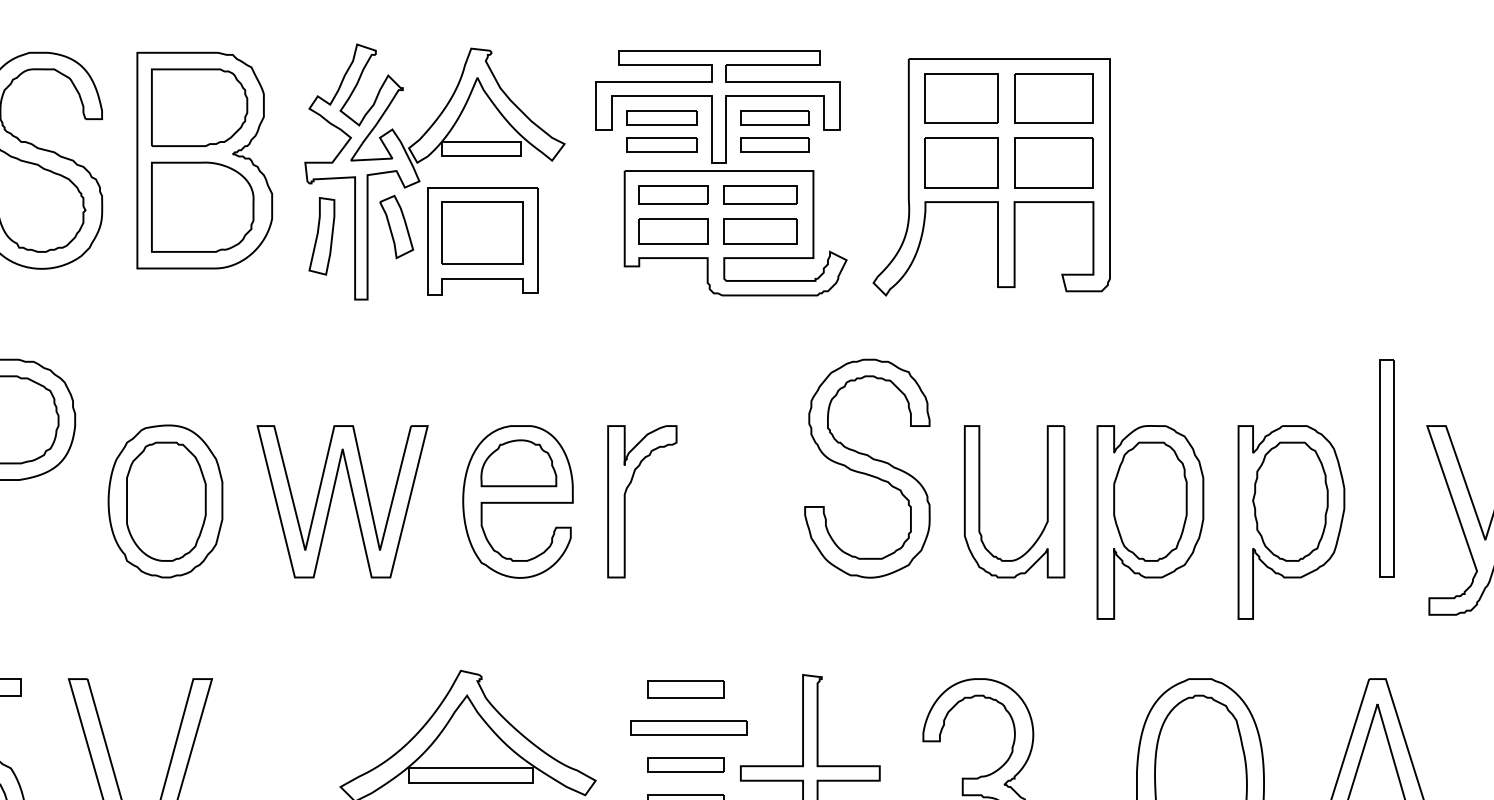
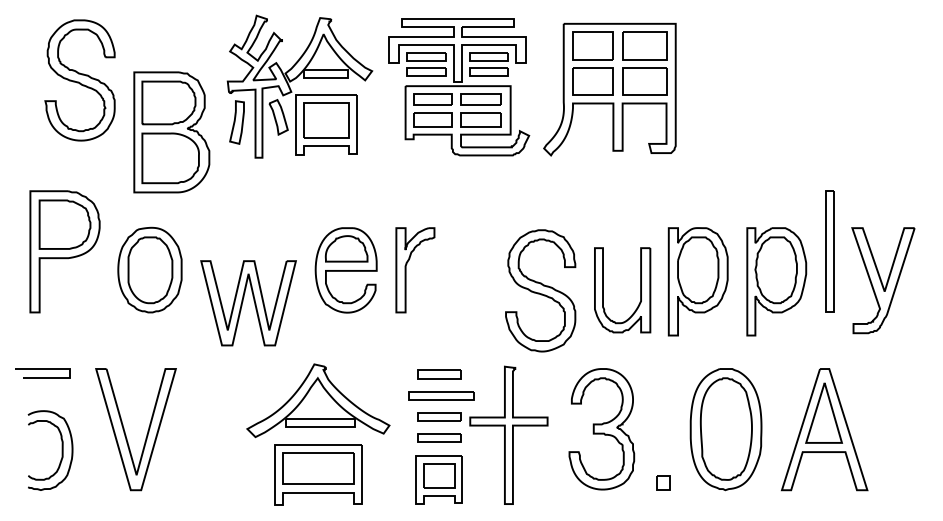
part: (204, 160) -> (171, 132), moved
part: (867, 468) -> (540, 290), moved
part: (342, 502) -> (248, 303), moved
part: (1046, 502) -> (640, 290), moved

